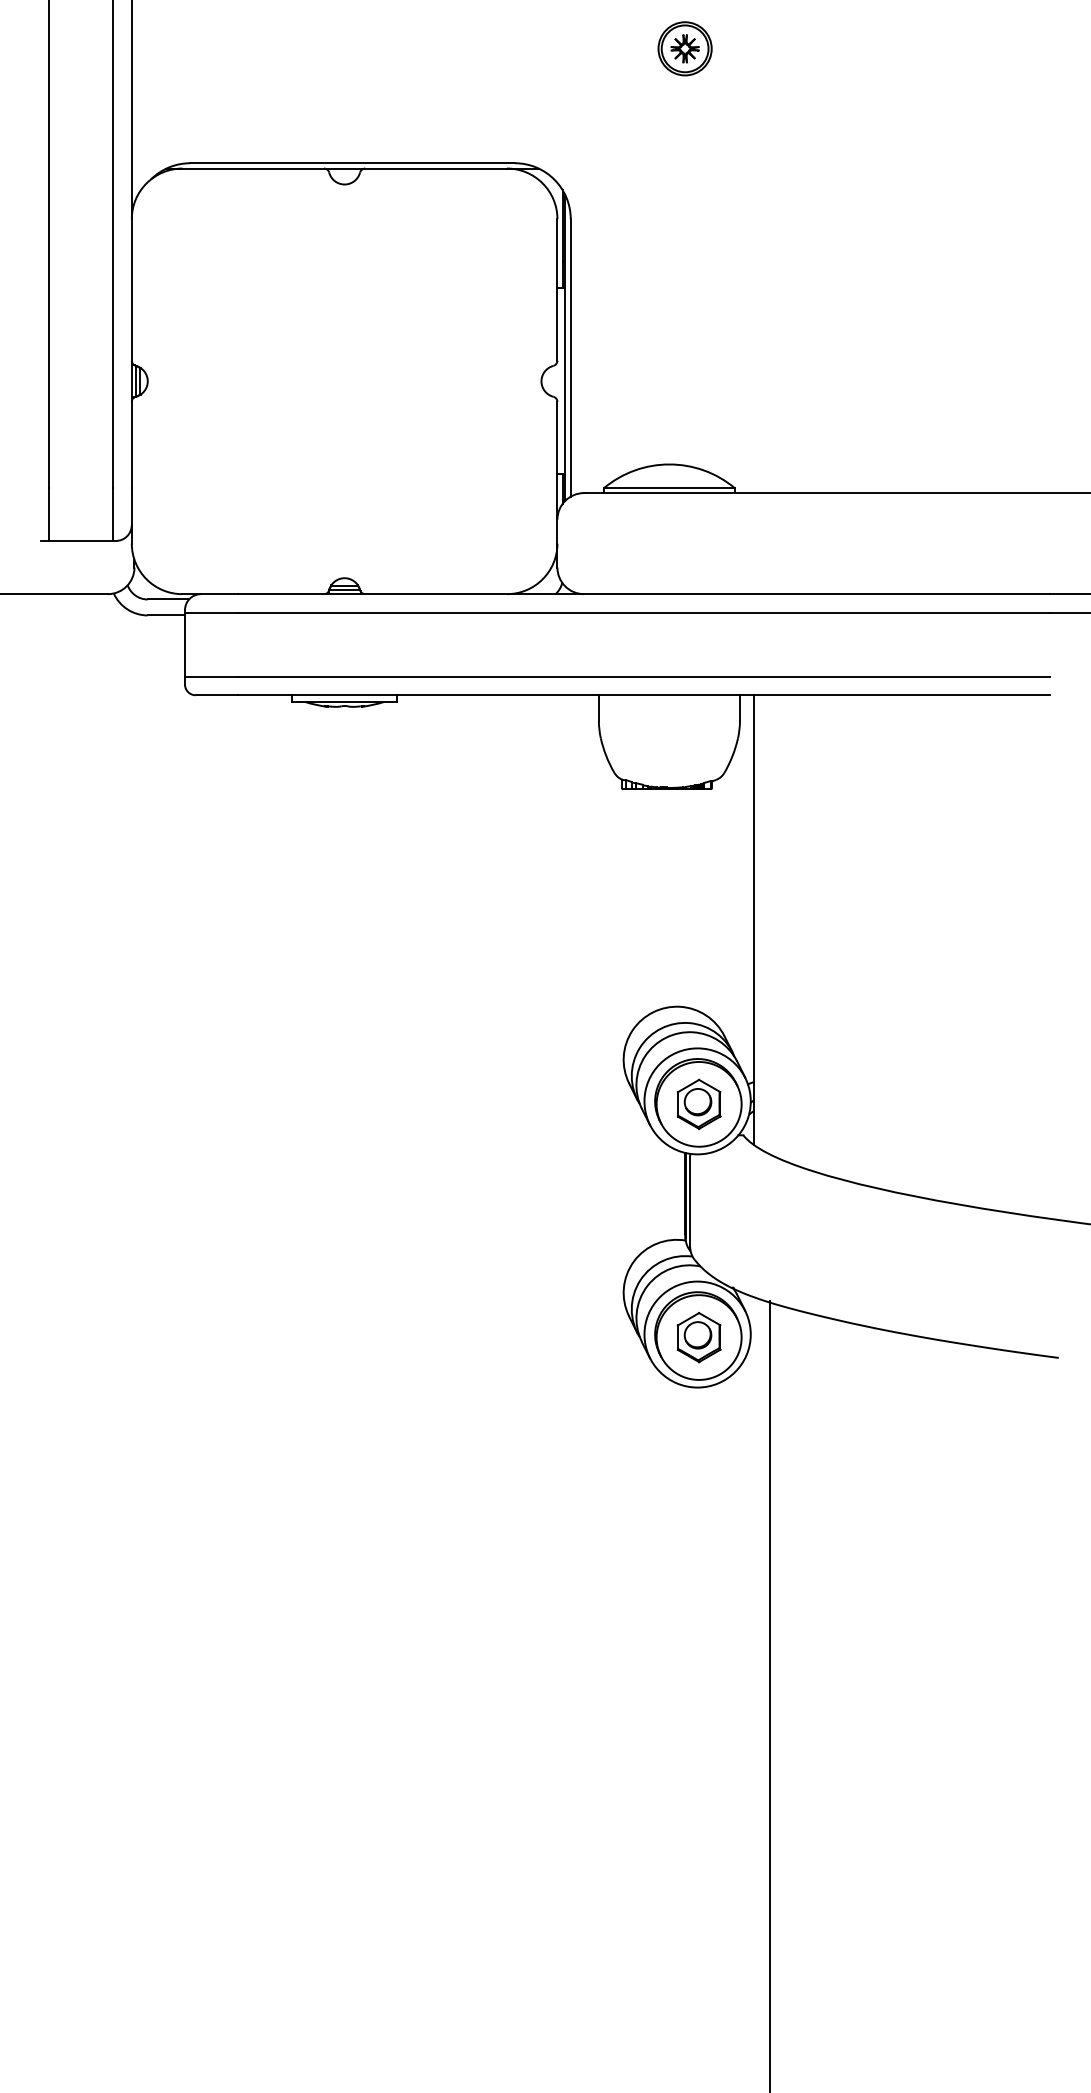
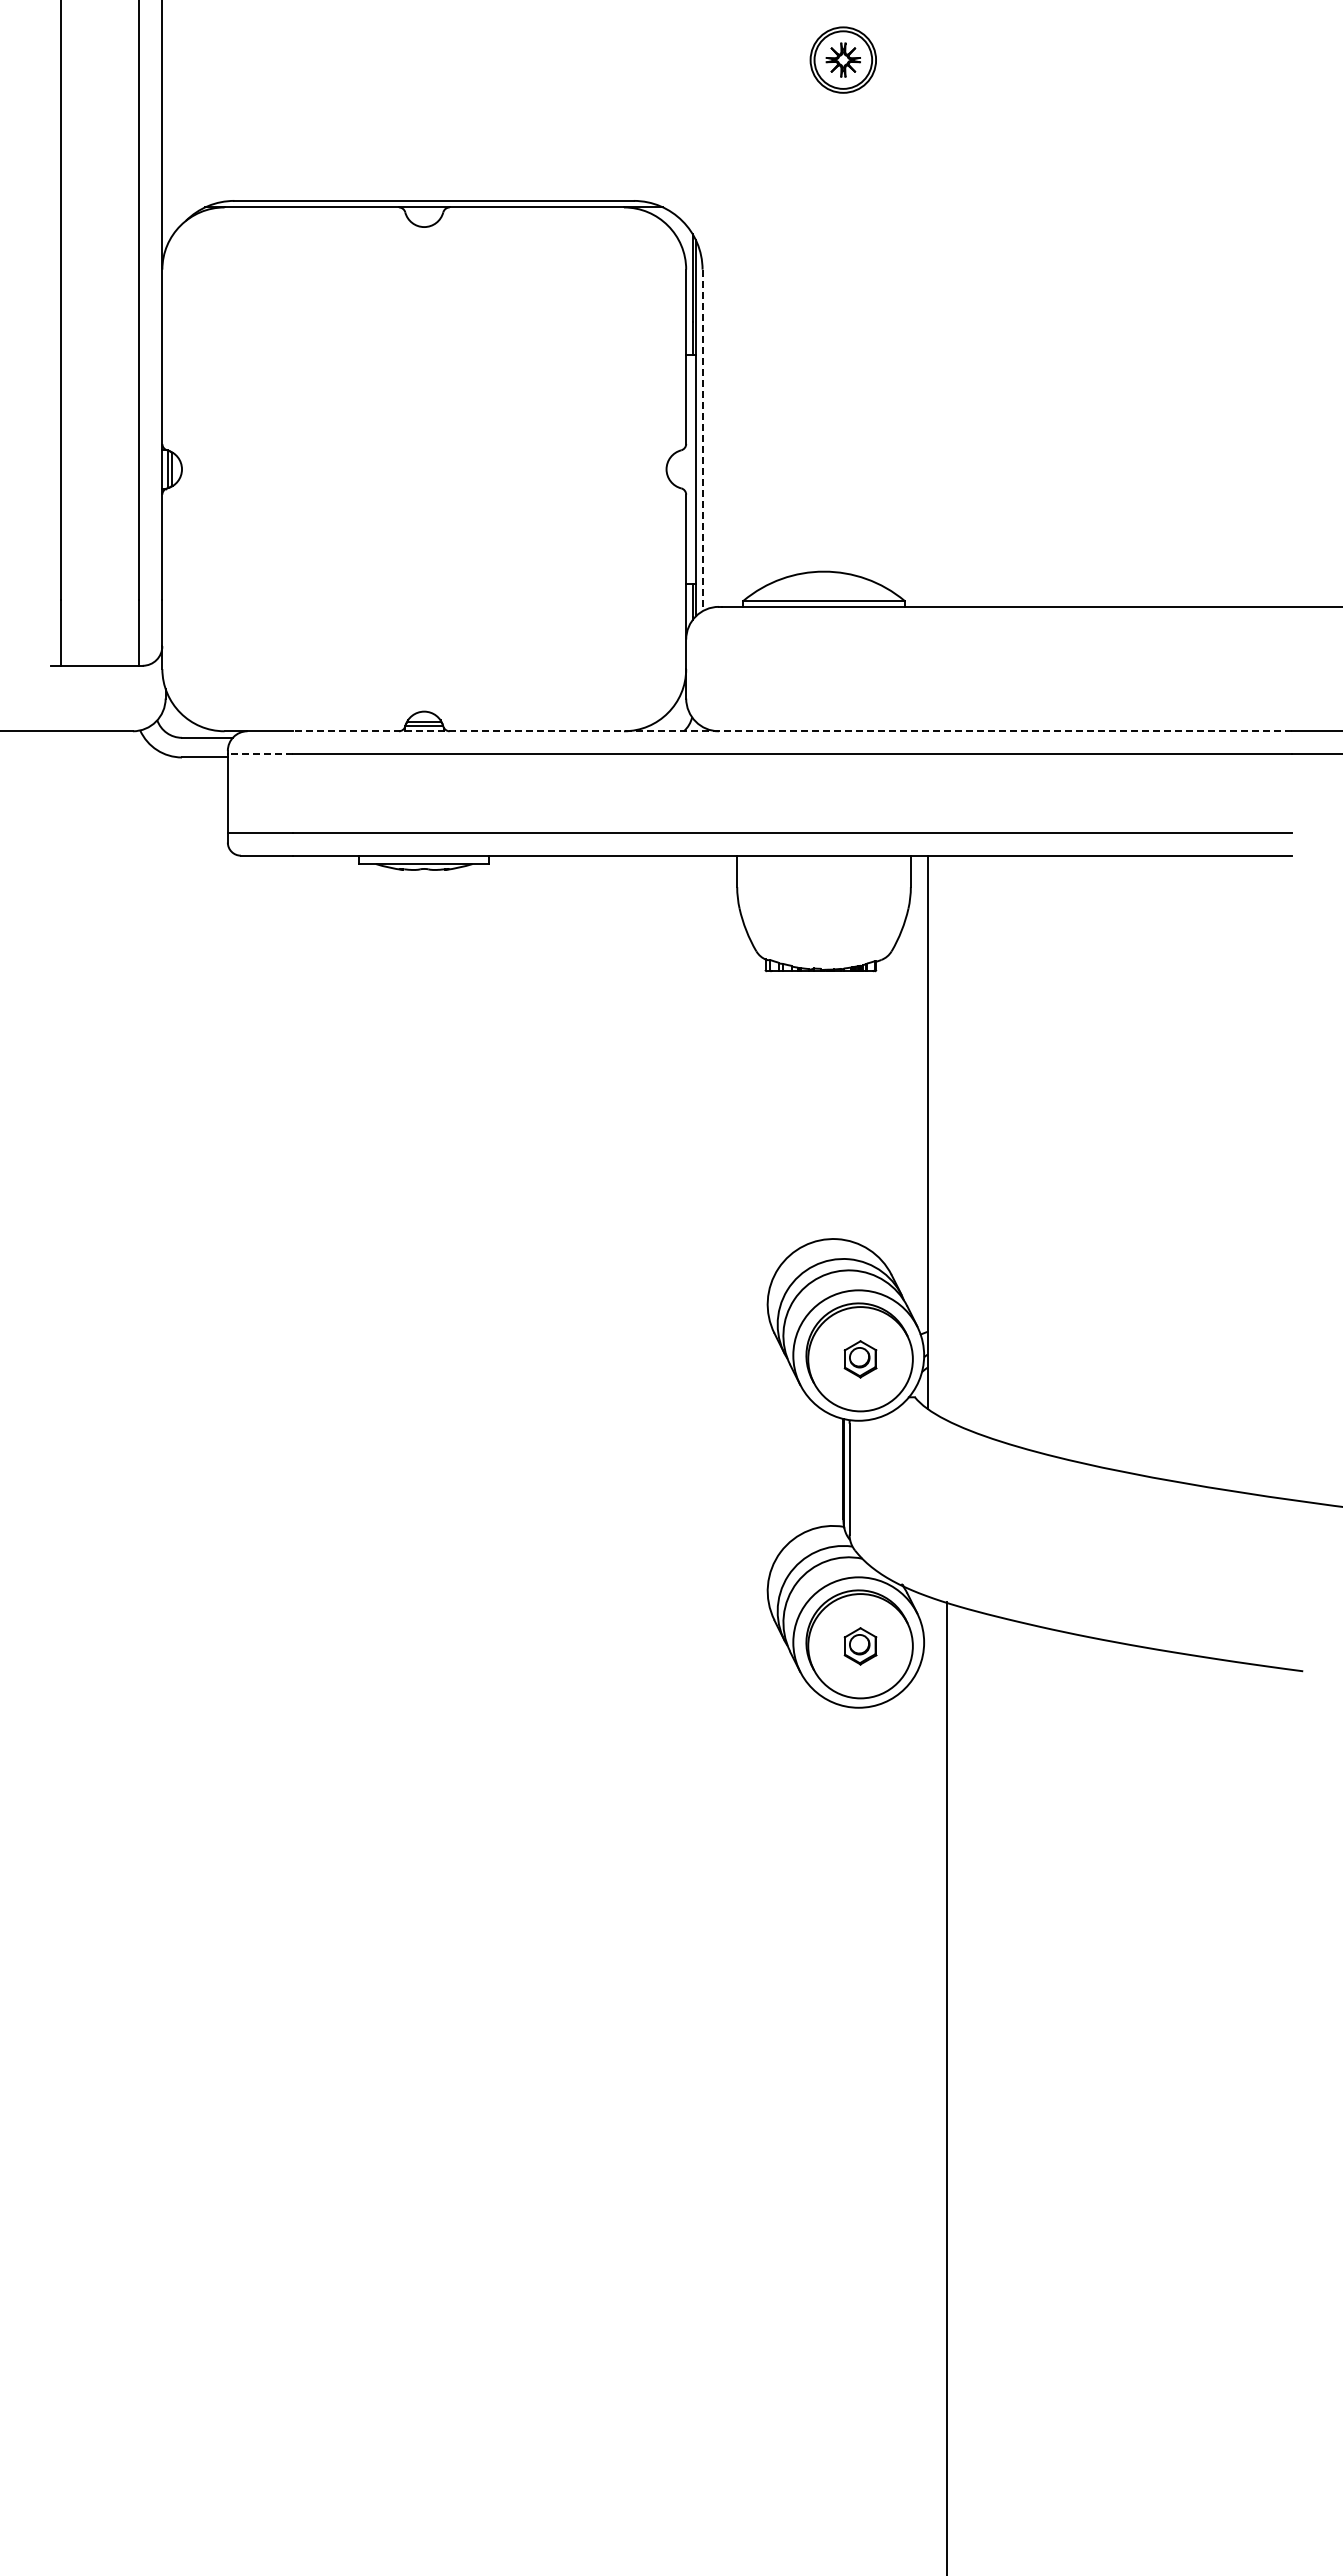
line: (570, 357) -> (702, 440), solid -> dashed
line: (643, 594) -> (792, 731), solid -> dashed
line: (211, 613) -> (260, 754), solid -> dashed
part: (699, 1104) -> (860, 1359), size x0.6
part: (699, 1337) -> (860, 1646), size x0.6

